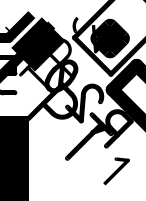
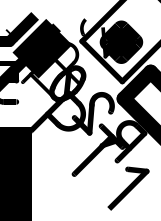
part: (116, 171) -> (128, 188), size x1.43

